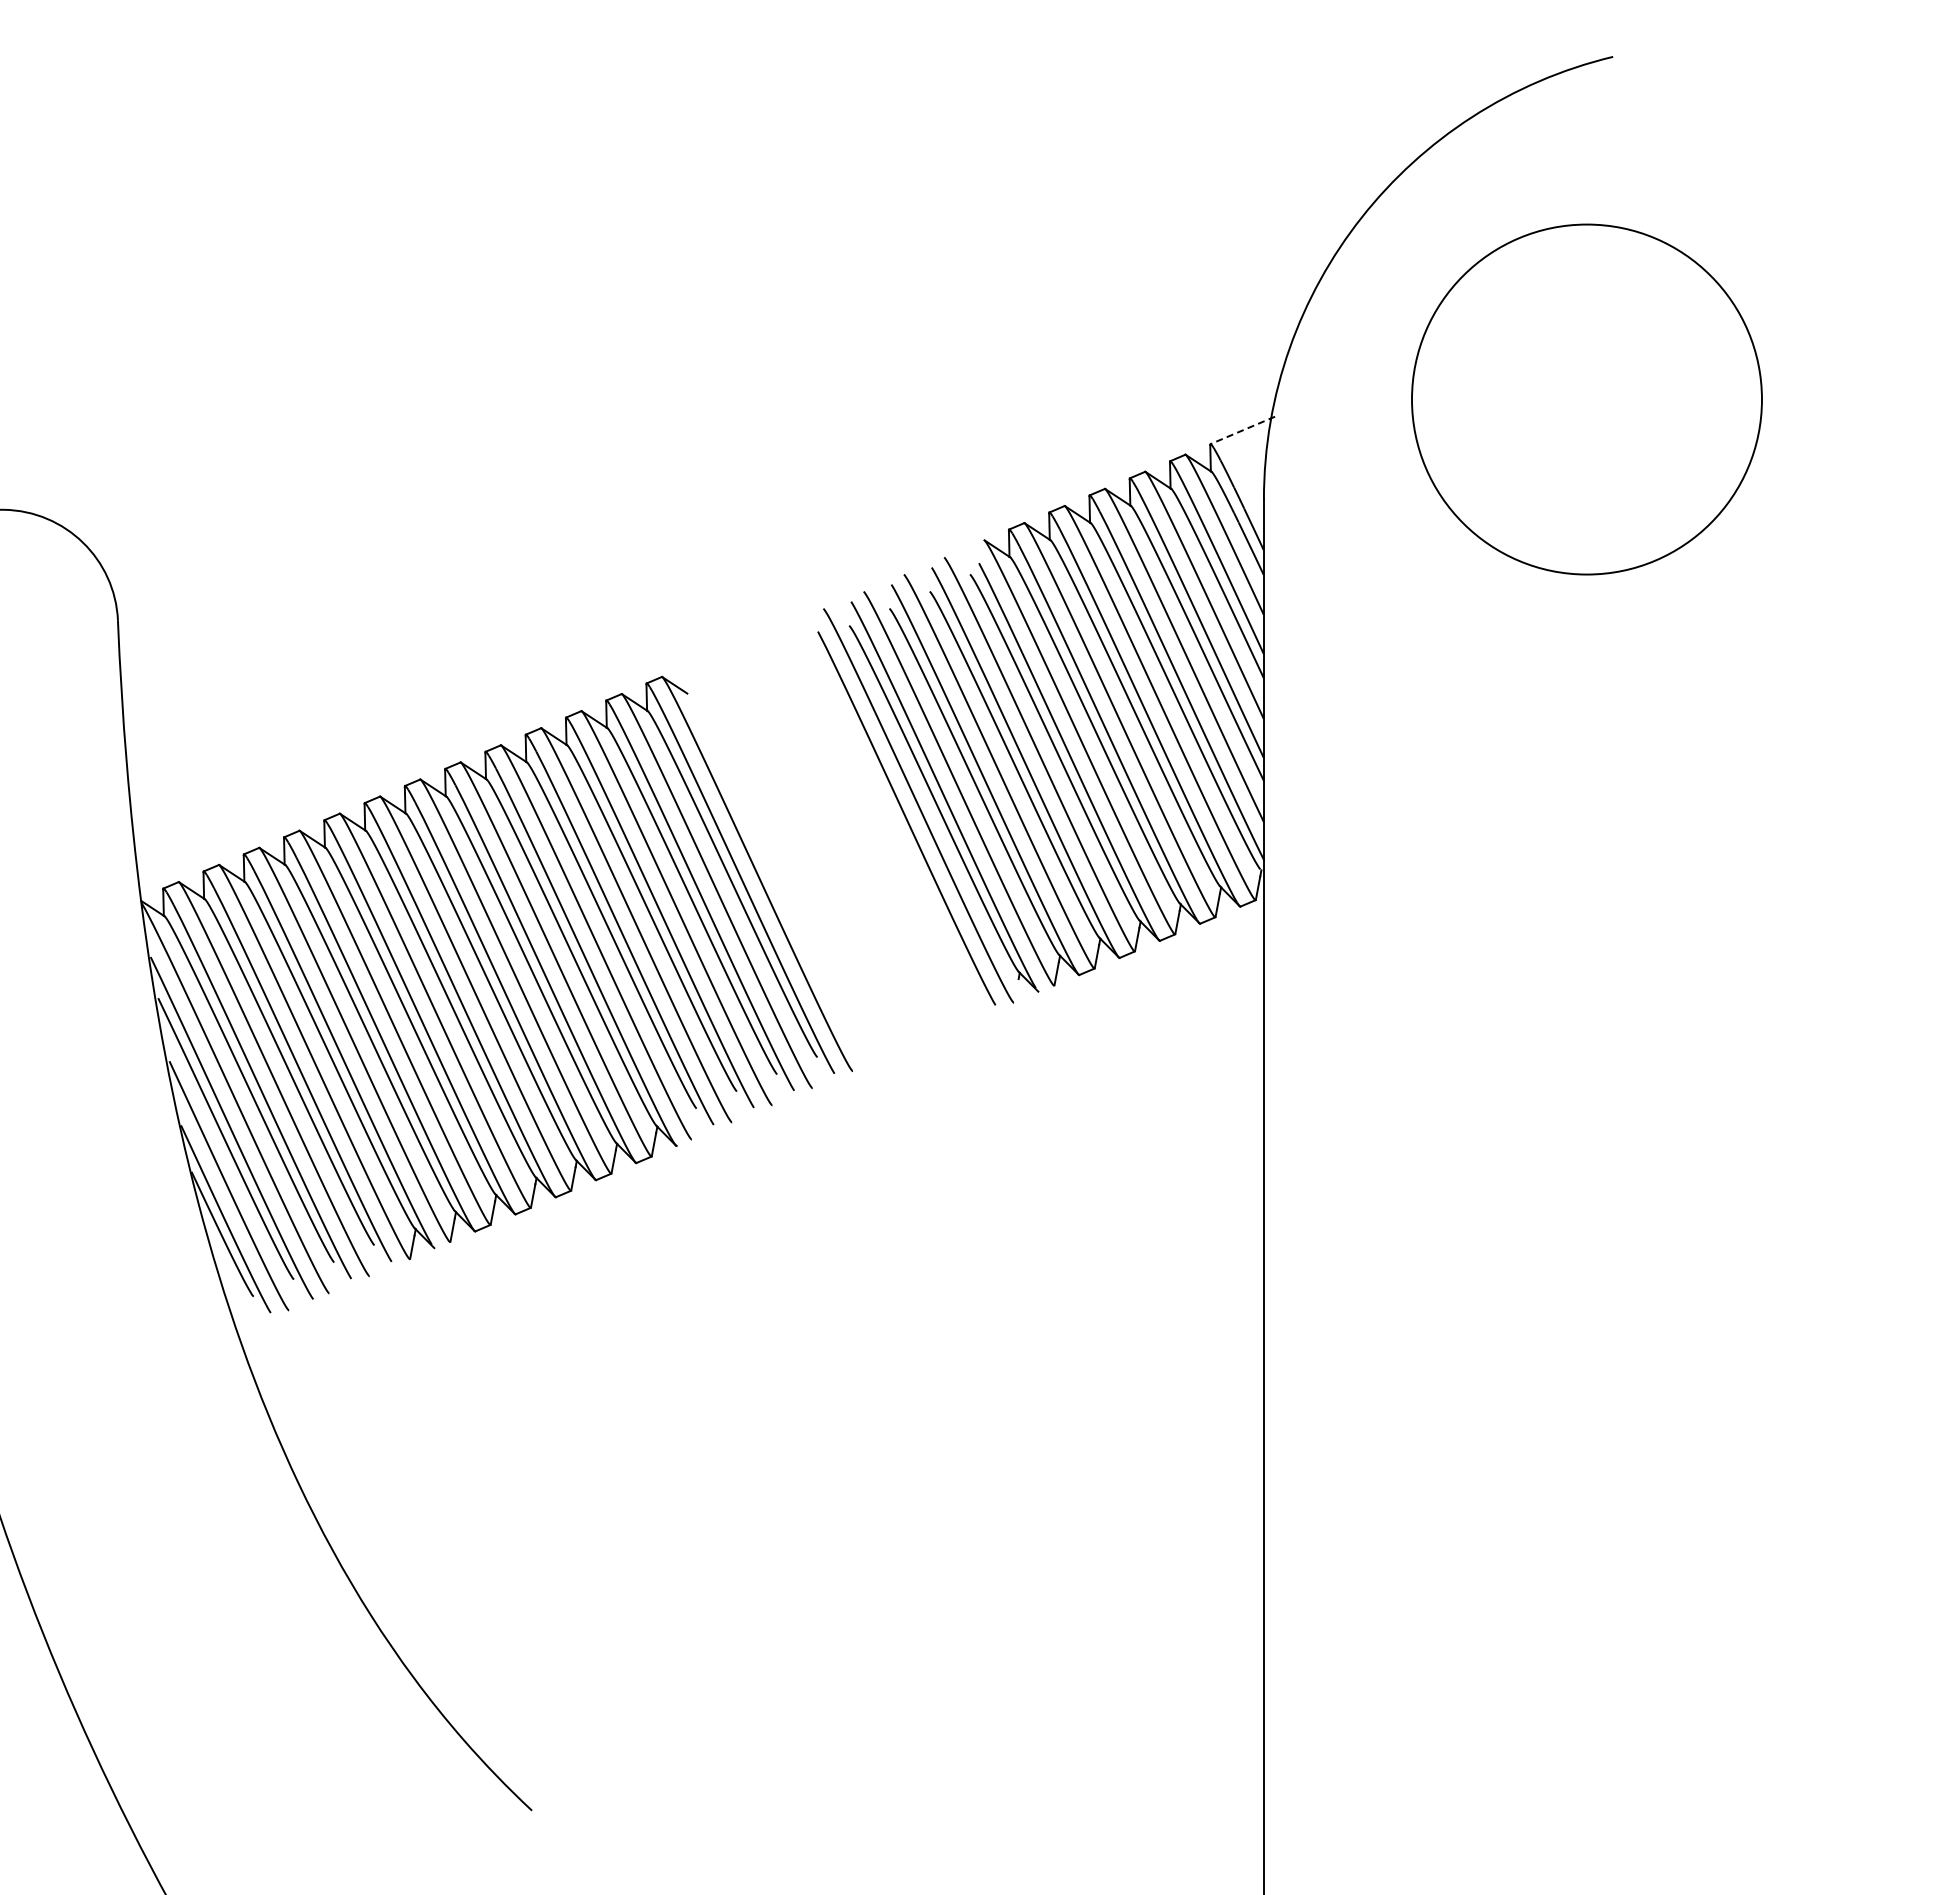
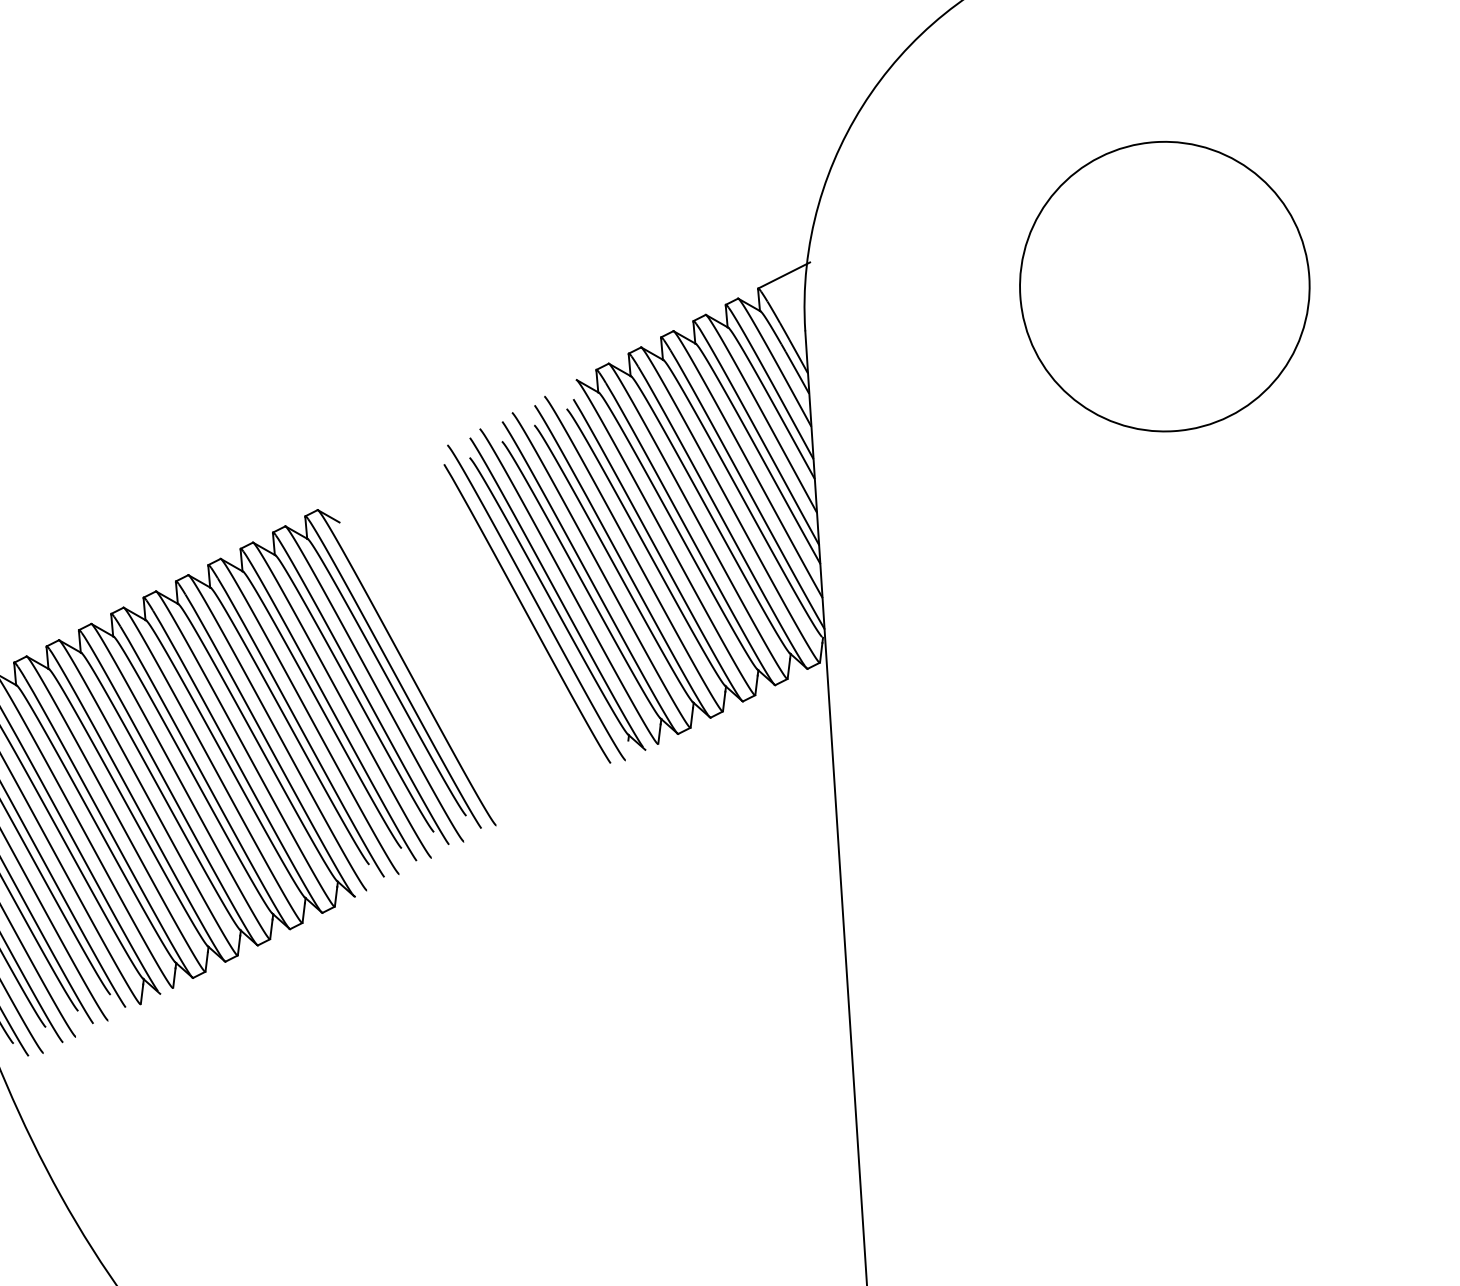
circle: (1586, 399) -> (1164, 286), moved
line: (1242, 430) -> (783, 275), dashed -> solid

